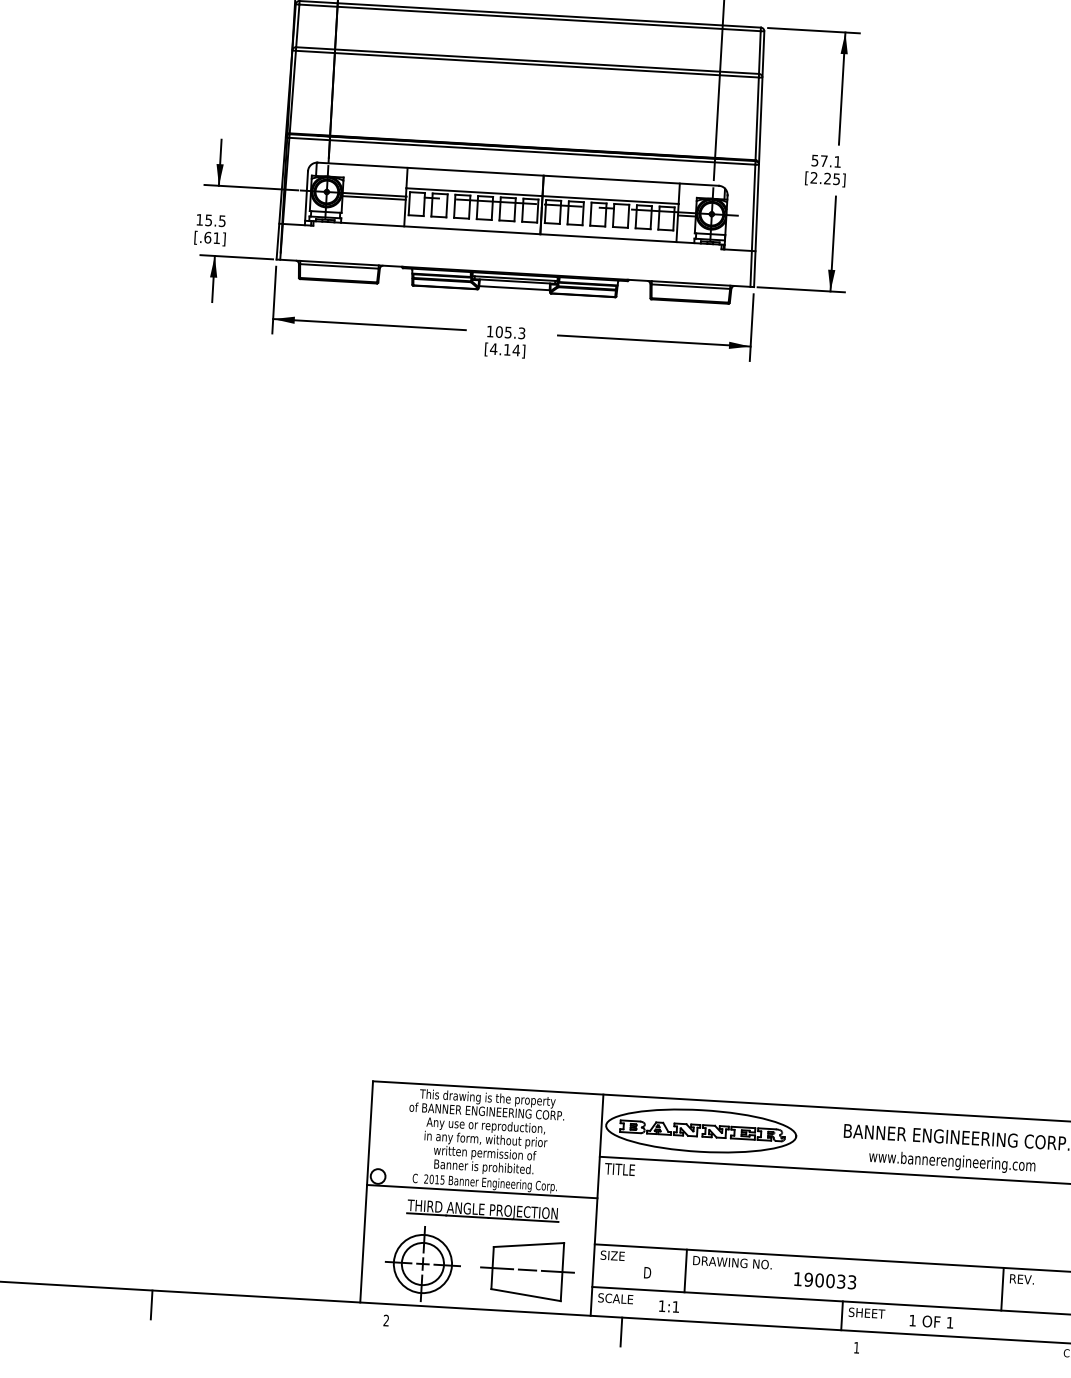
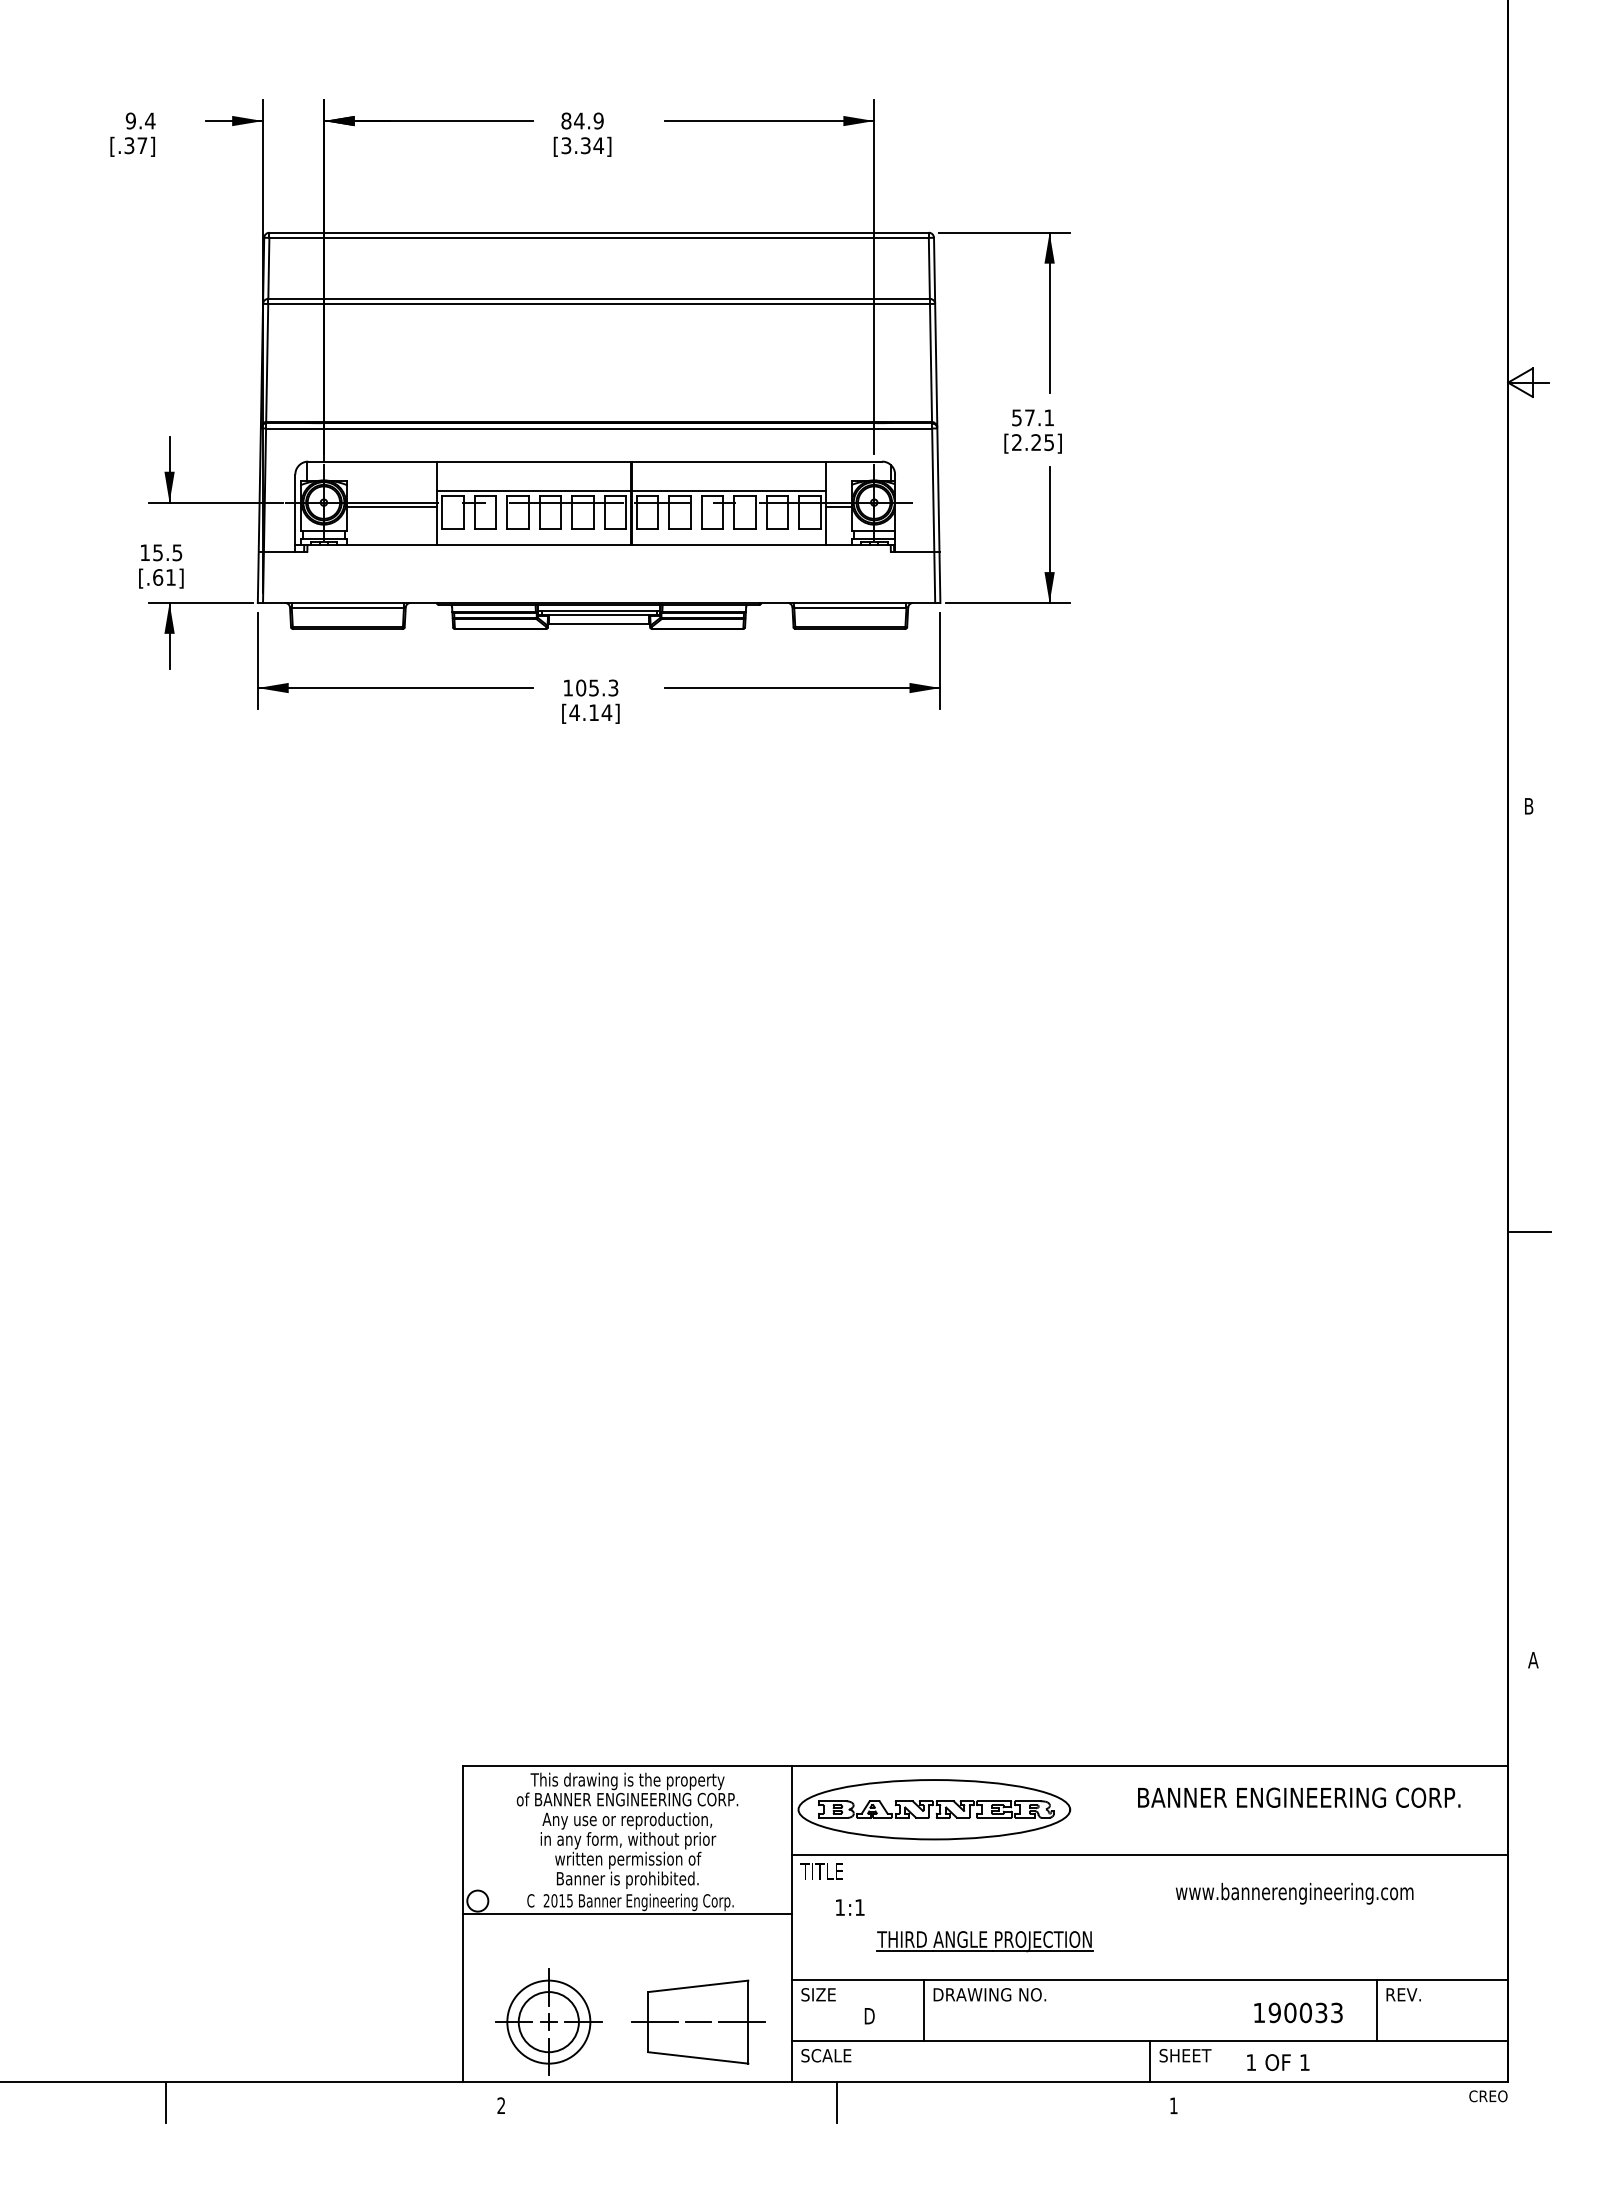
text: (952, 1162) -> (1294, 1893), moved
part: (482, 1210) -> (984, 1941), moved
text: (825, 1280) -> (1298, 2012), moved
text: (669, 1306) -> (850, 1907), moved

